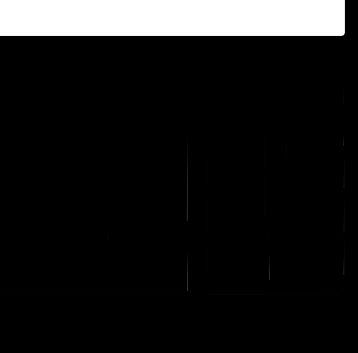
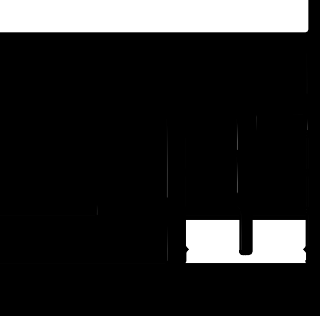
fill: (275, 269) -> (246, 241), removed

